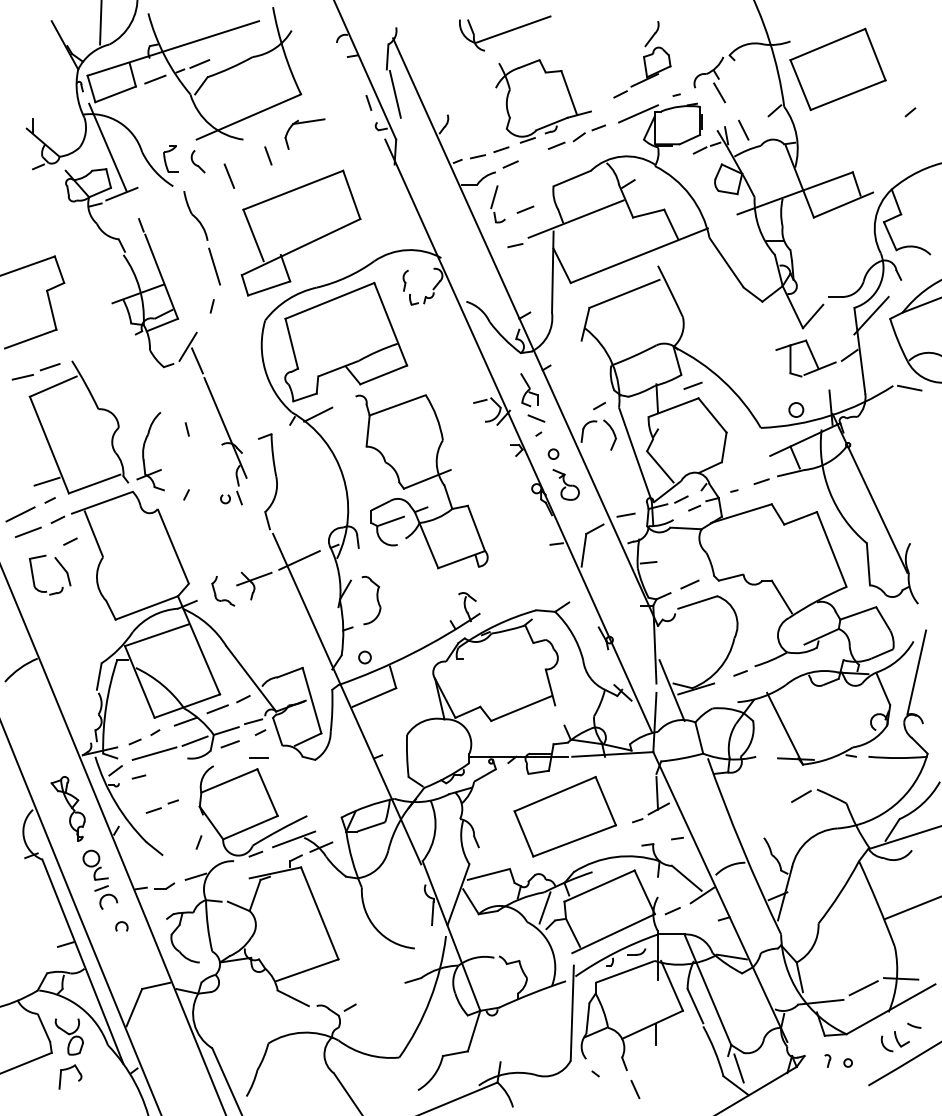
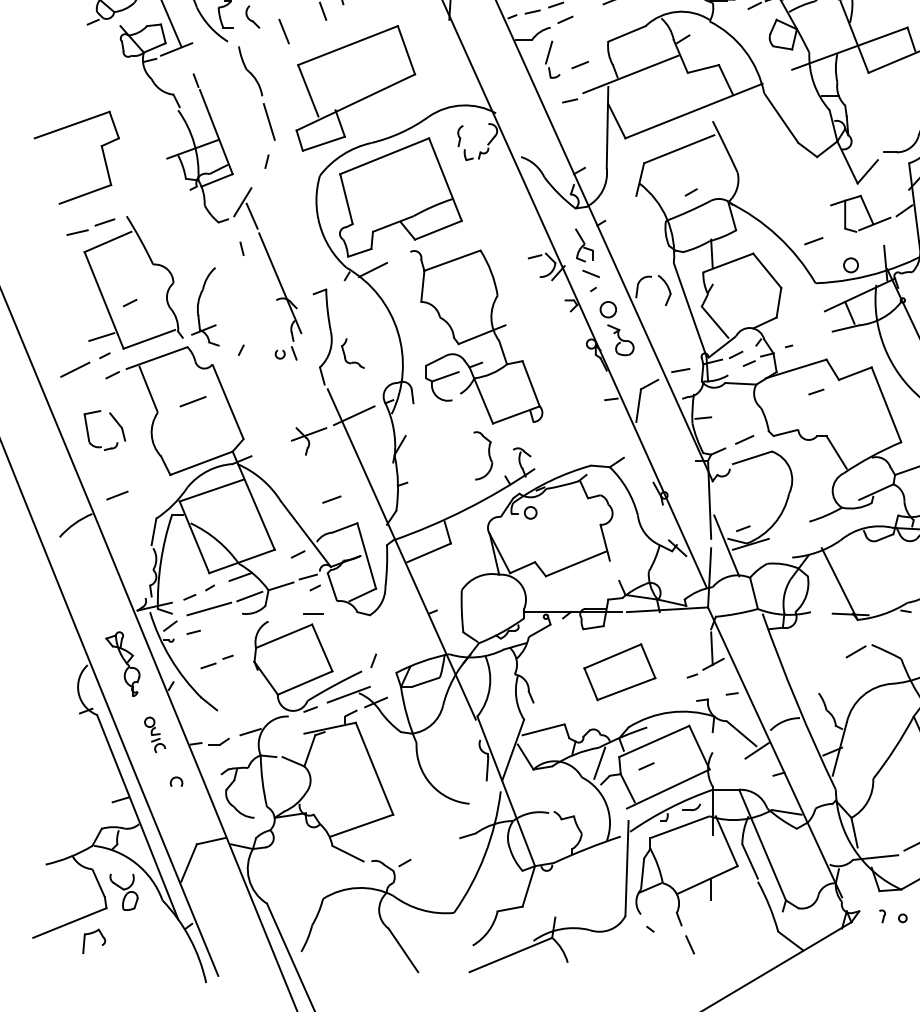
line: (692, 385) -> (813, 240), moved
line: (599, 406) -> (691, 192), moved
line: (186, 429) -> (241, 248), moved
circle: (553, 453) -> (608, 308), size x1.6
line: (761, 481) -> (816, 391), moved
line: (27, 531) -> (192, 400), moved
line: (70, 541) -> (130, 302), moved
part: (216, 594) -> (346, 356), moved
part: (371, 600) -> (483, 455), moved
circle: (364, 657) -> (530, 512), moved
line: (740, 673) -> (743, 528), moved
line: (217, 709) -> (117, 495), moved
line: (229, 744) -> (331, 499), moved
part: (564, 816) -> (619, 671), size x0.7
line: (198, 842) -> (373, 660), moved
part: (100, 879) -> (155, 734), size x0.6
line: (672, 911) -> (646, 766), moved
line: (738, 1068) -> (793, 923), removed
part: (69, 1069) -> (93, 933), moved

